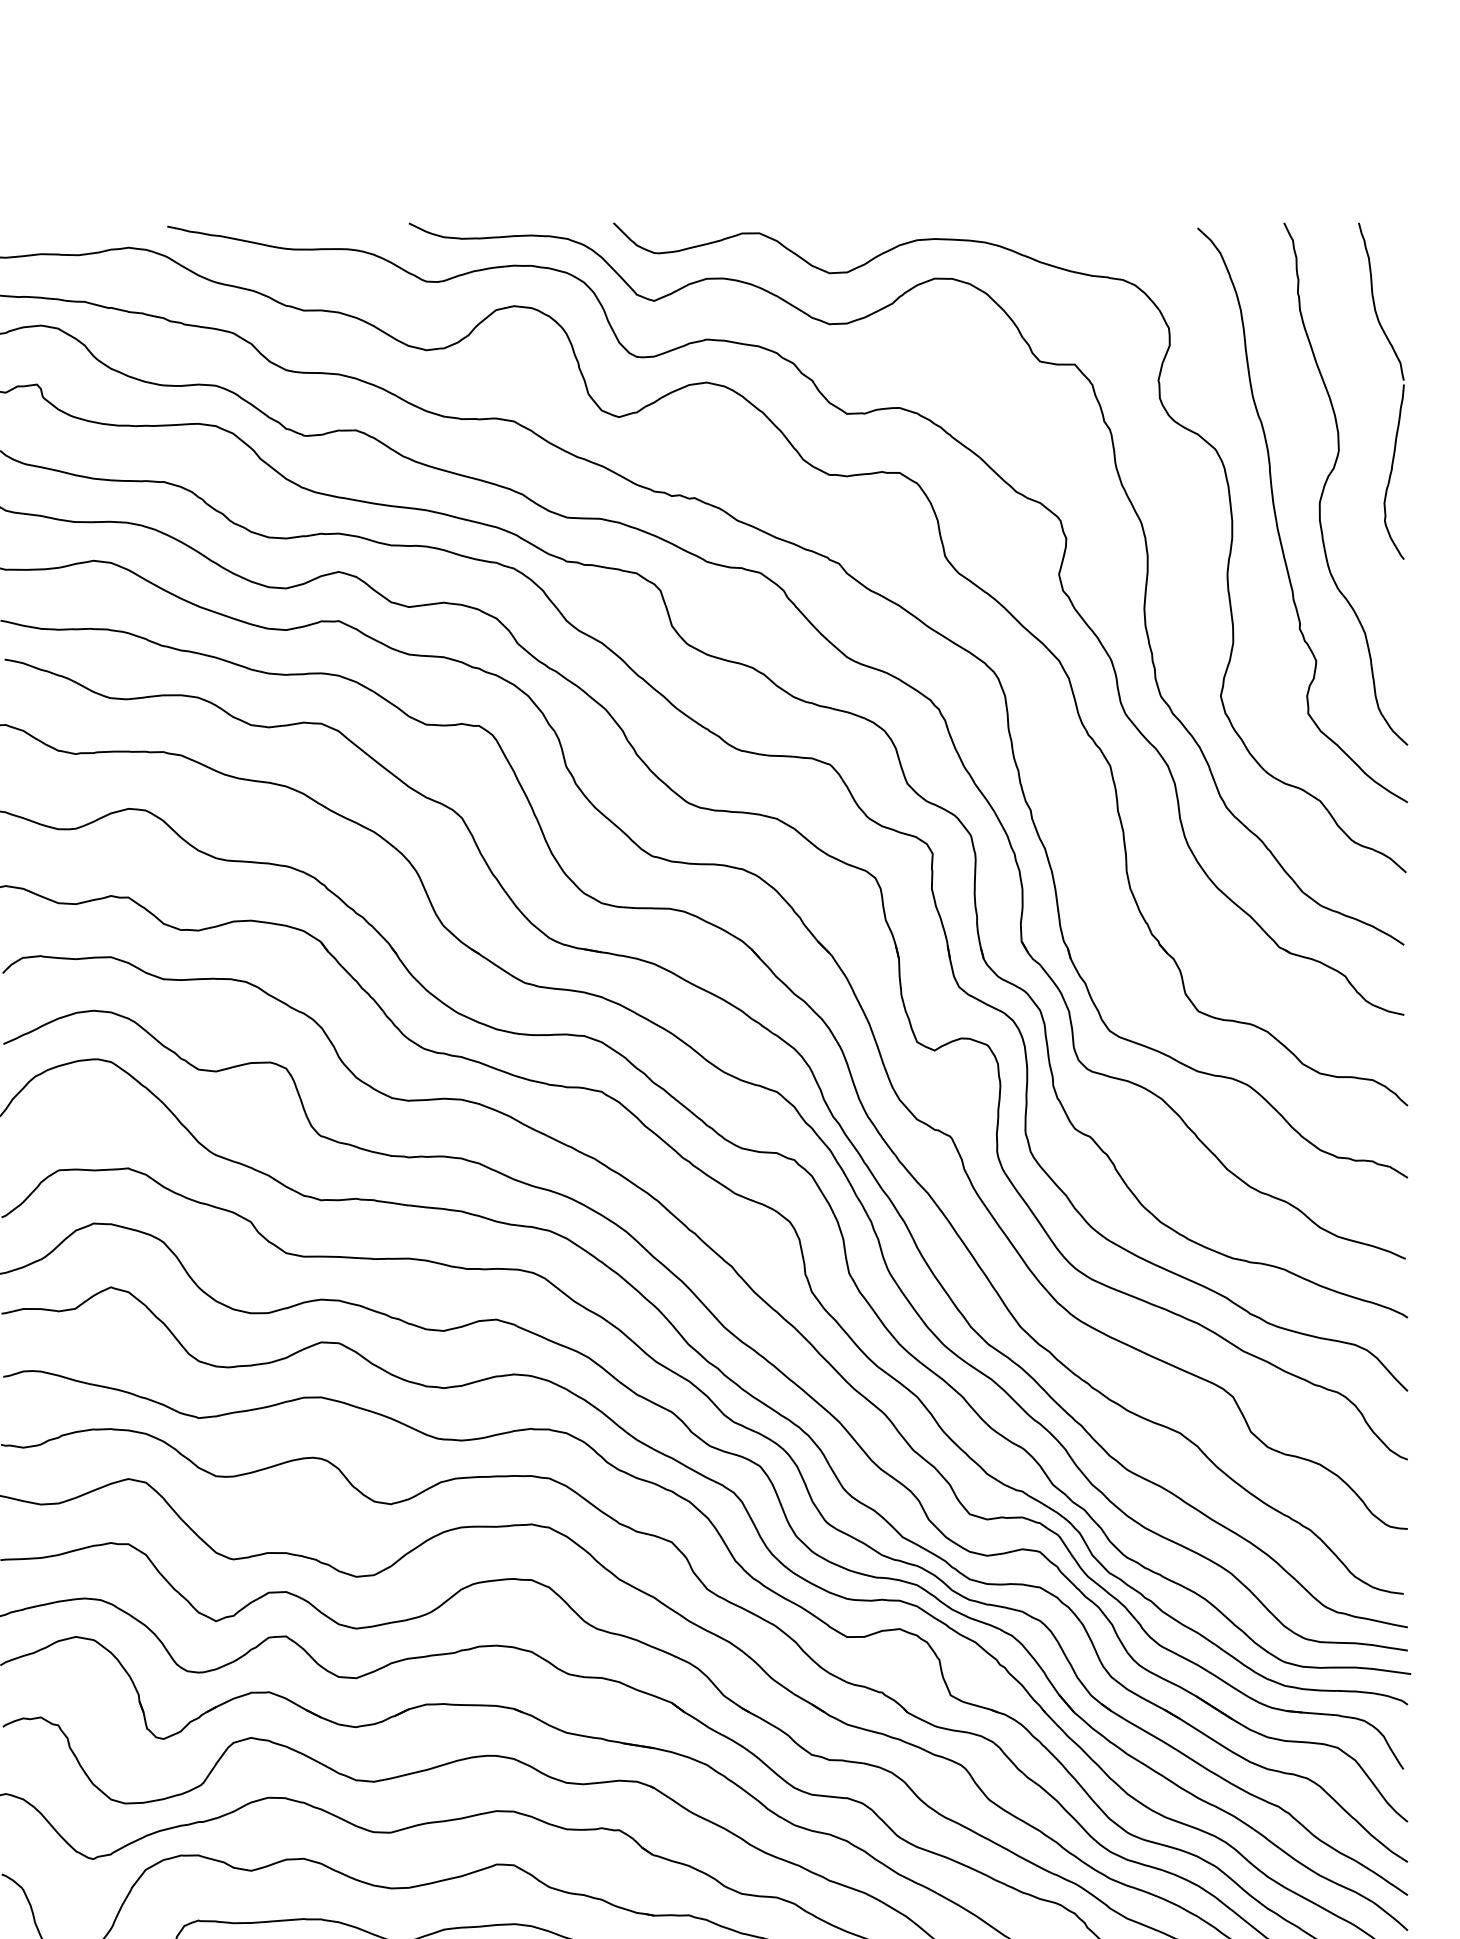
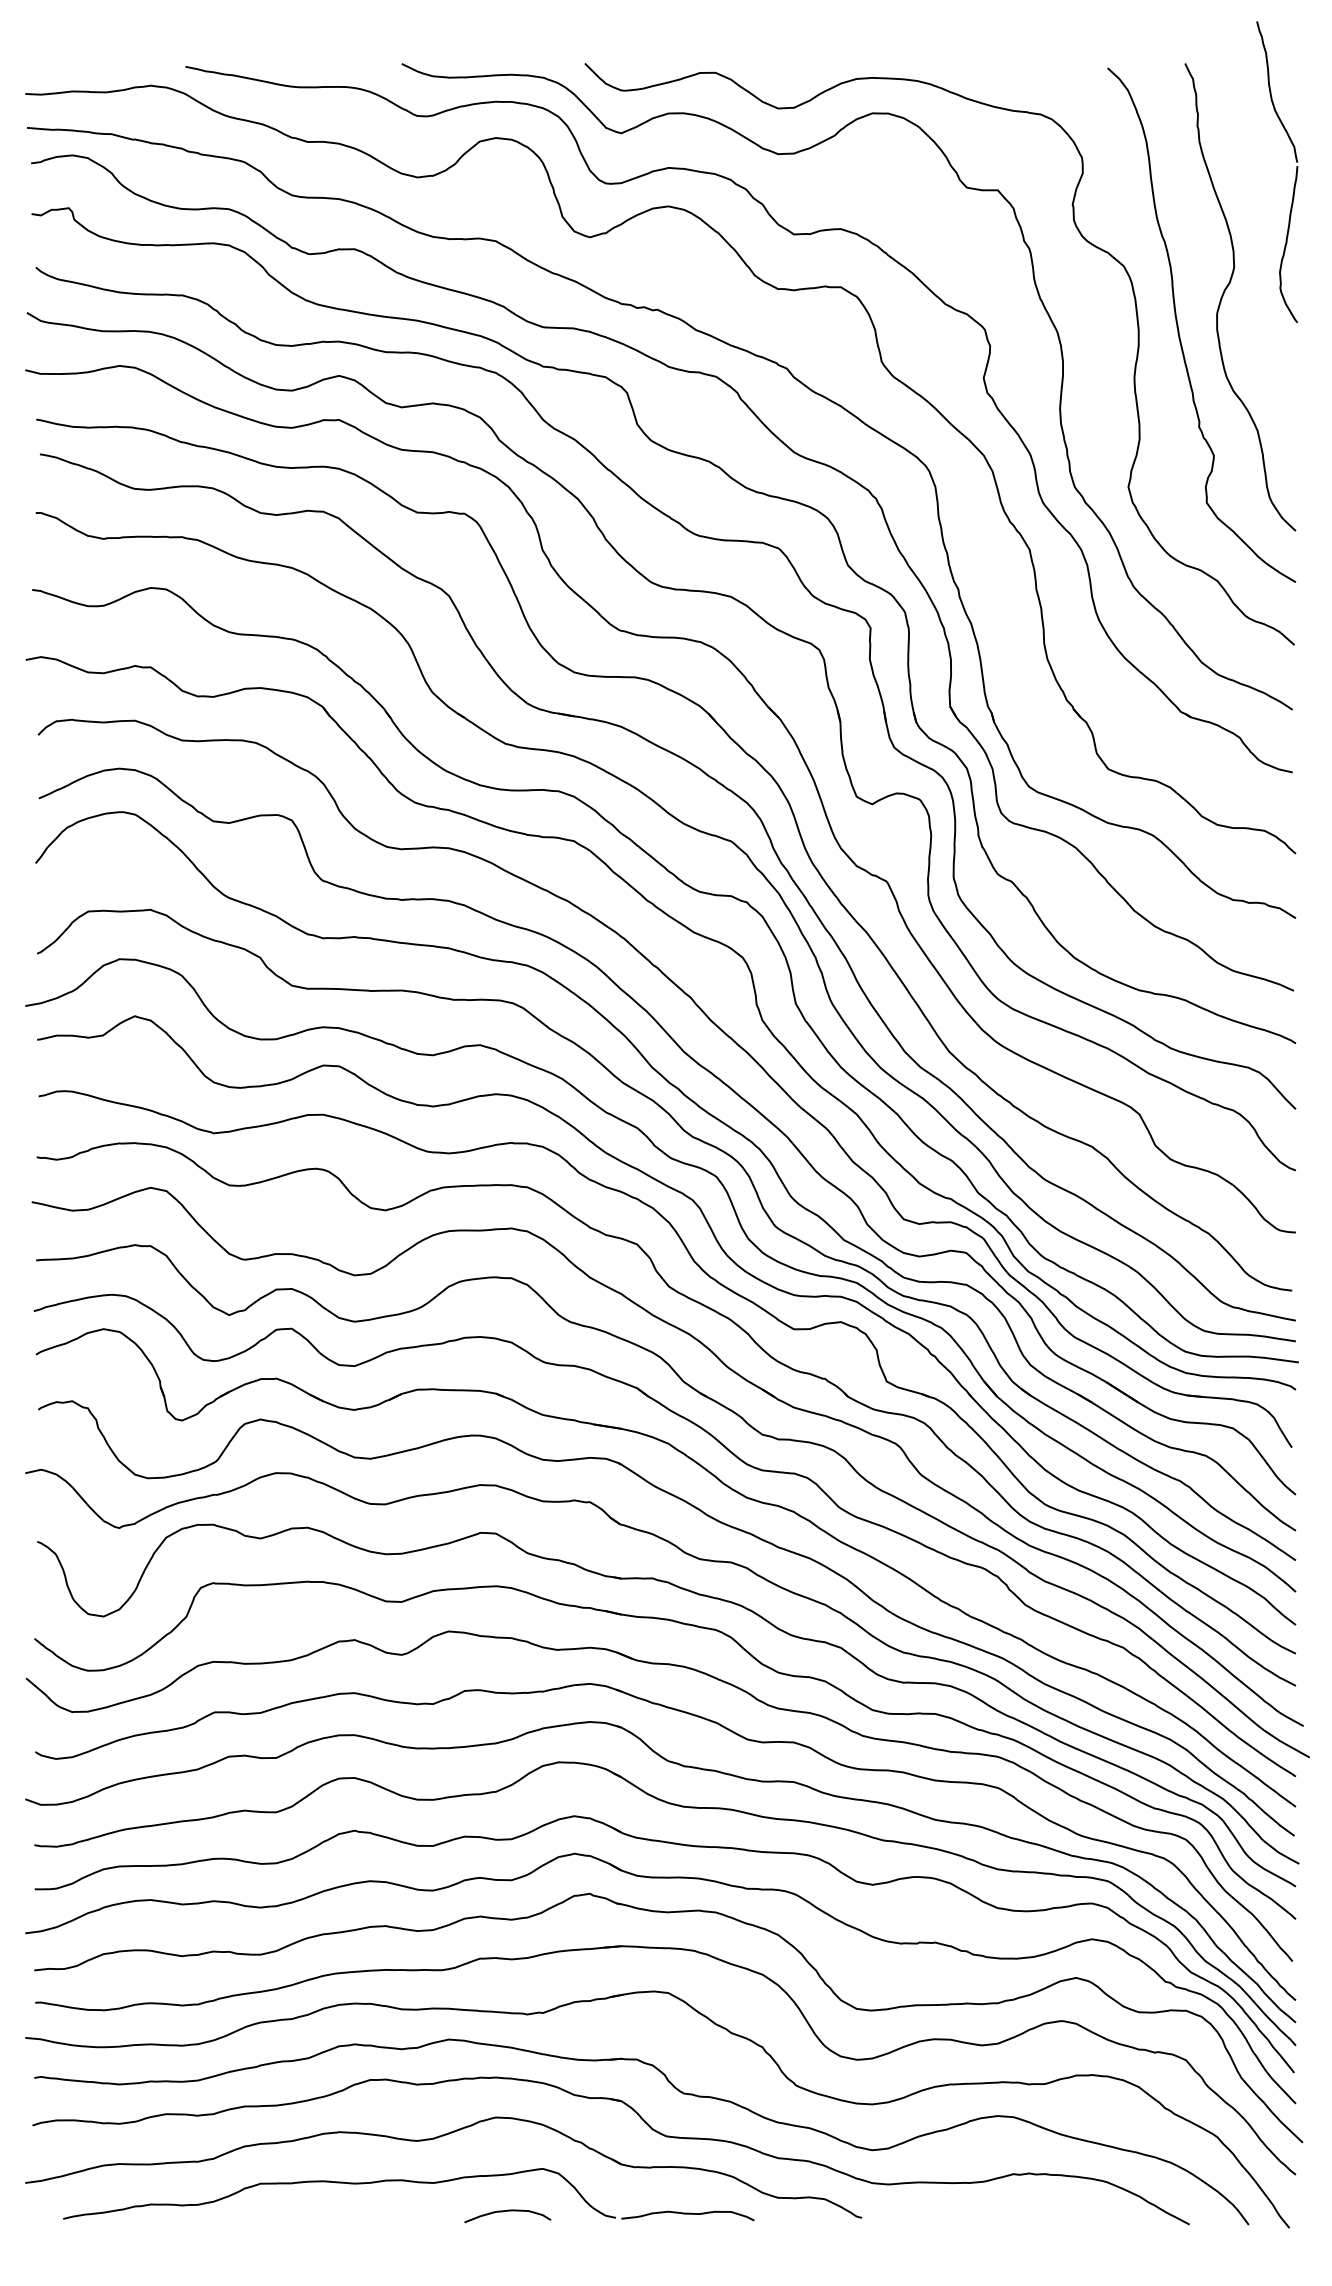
part: (1401, 392) -> (1295, 173), moved

